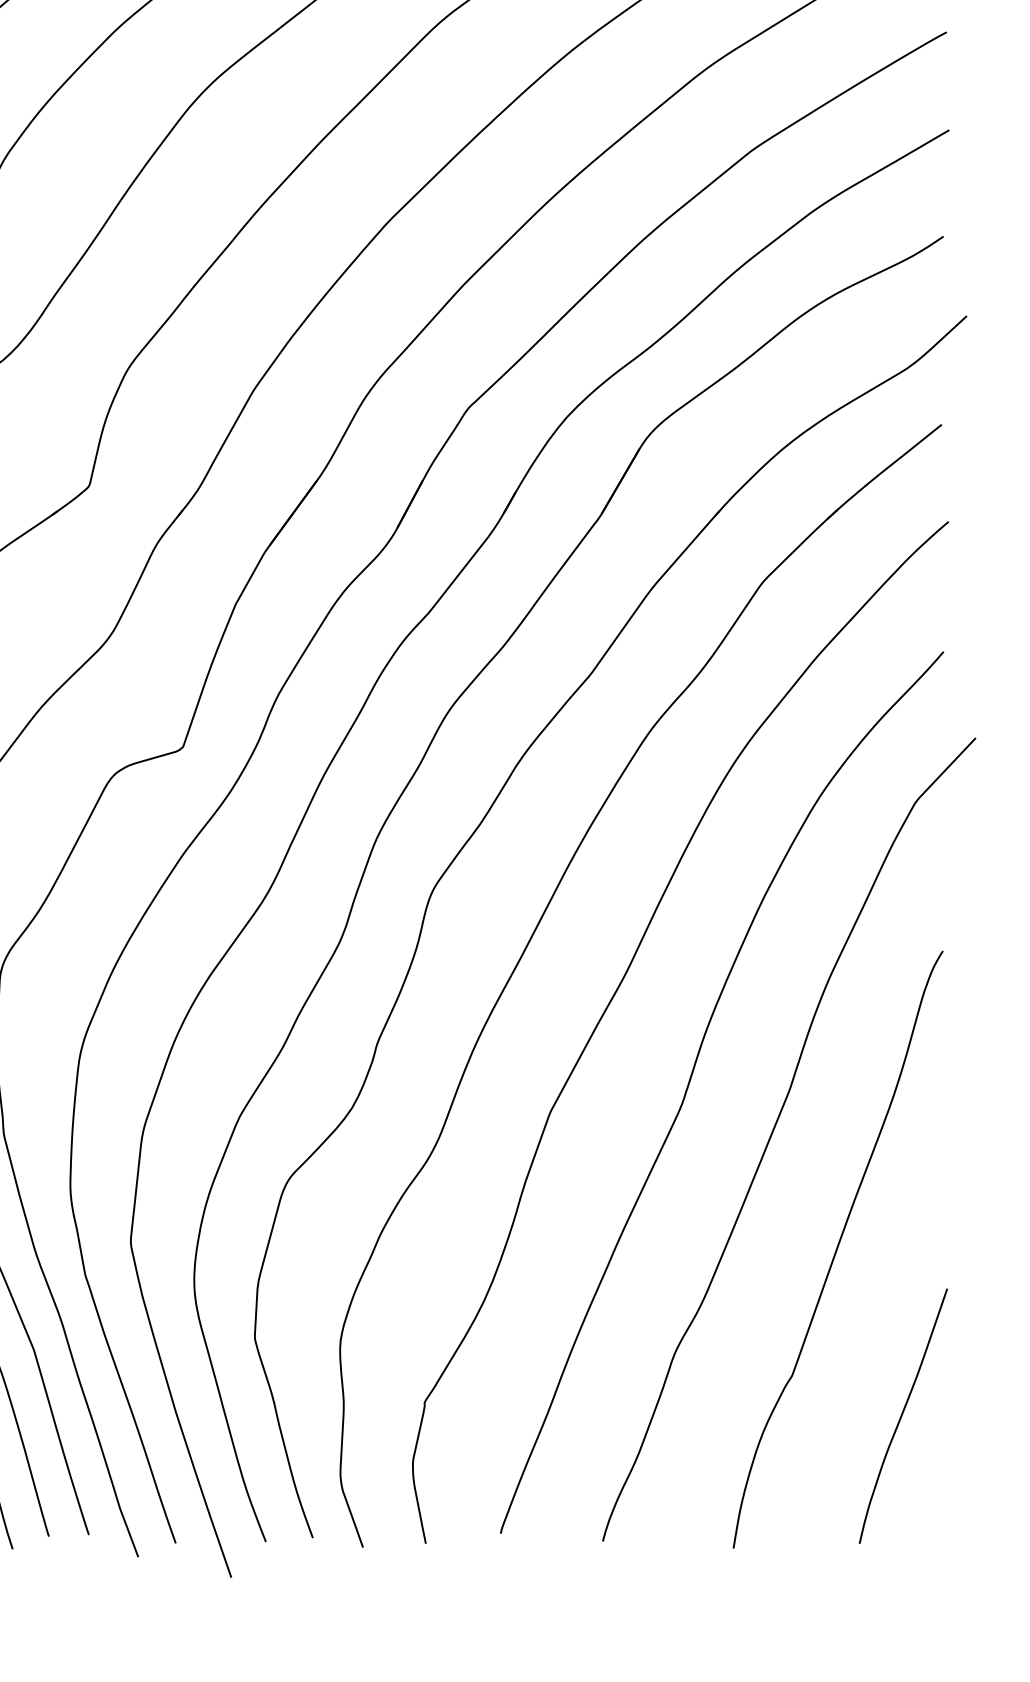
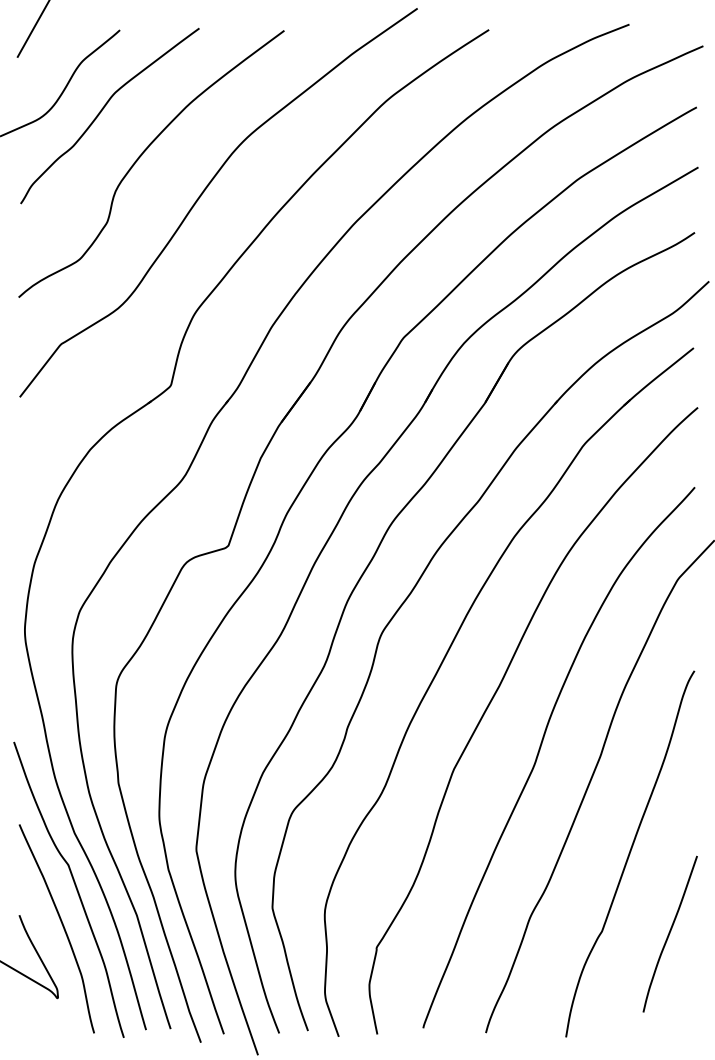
curve: (902, 1415) -> (669, 933), moved

